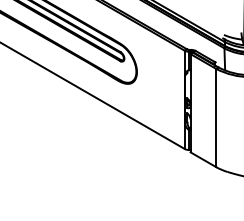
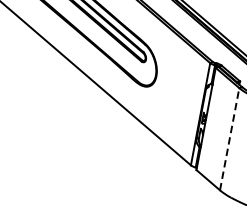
line: (216, 117) -> (230, 138), solid -> dashed

